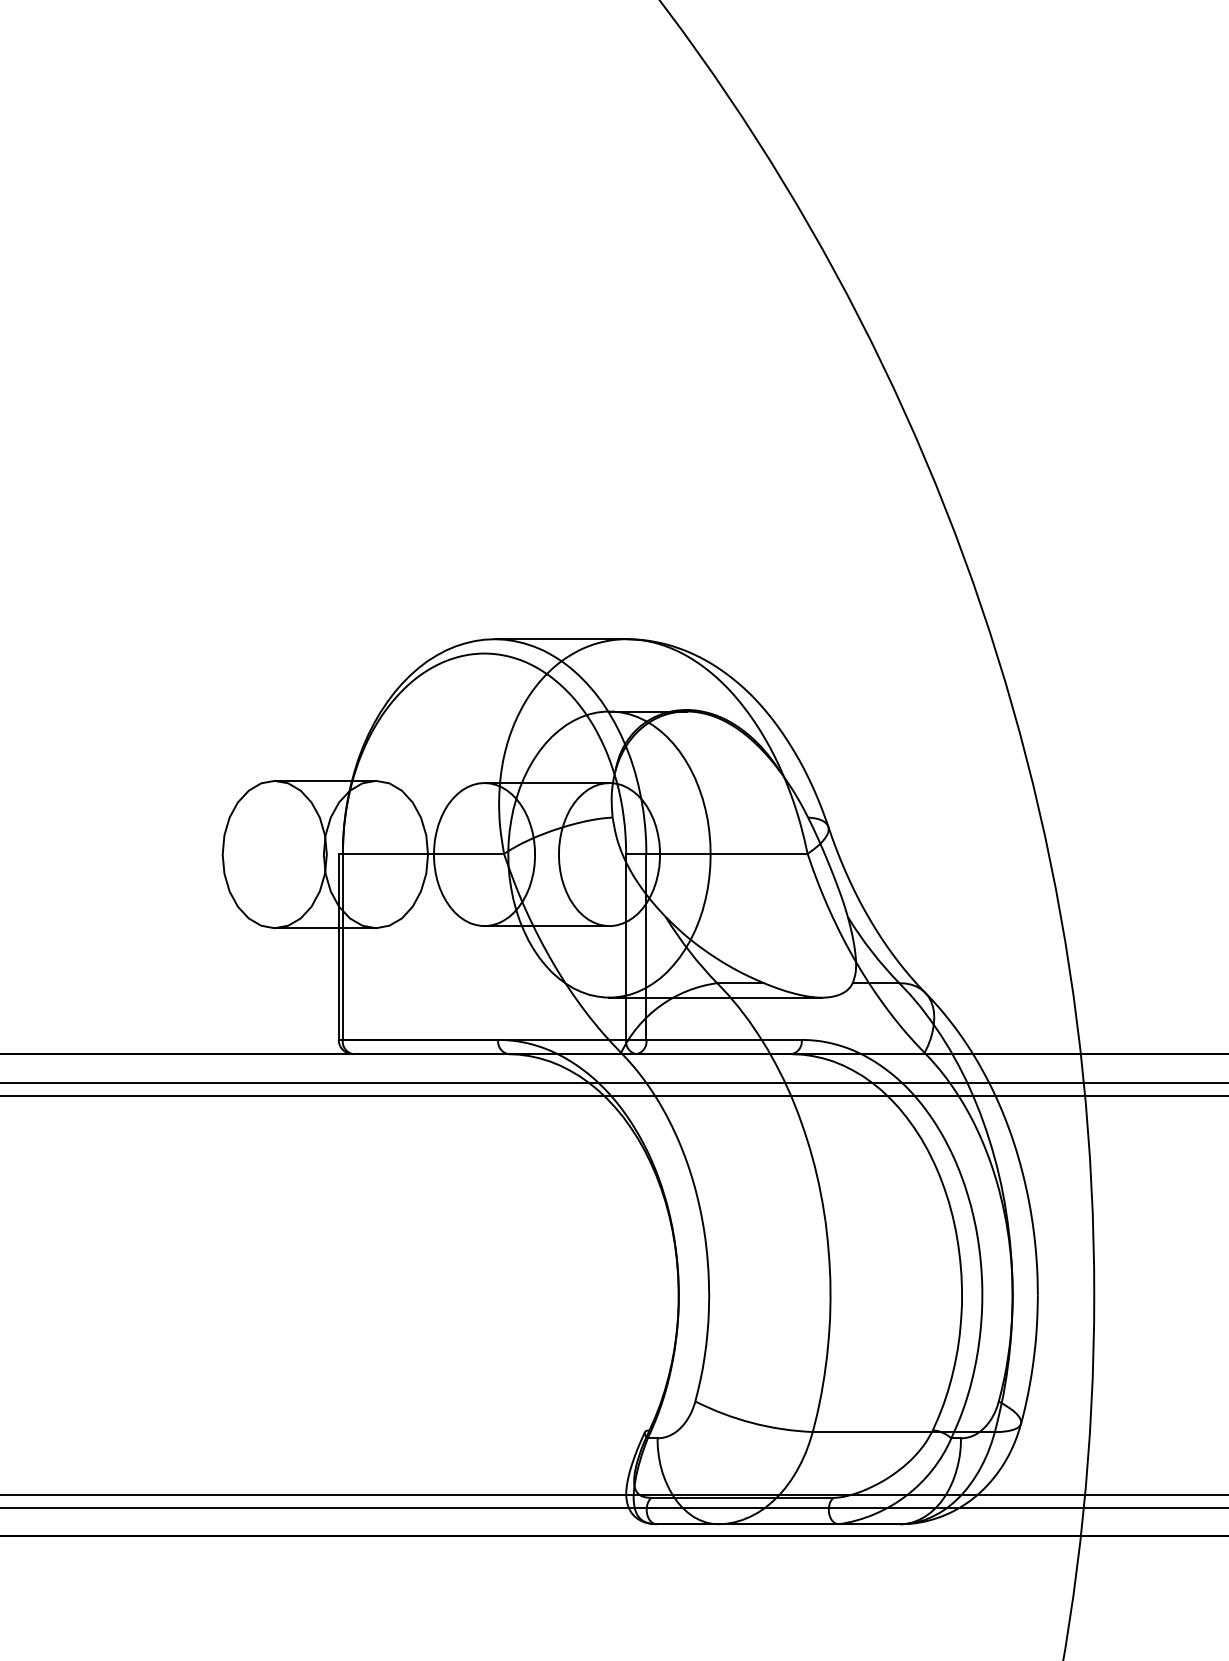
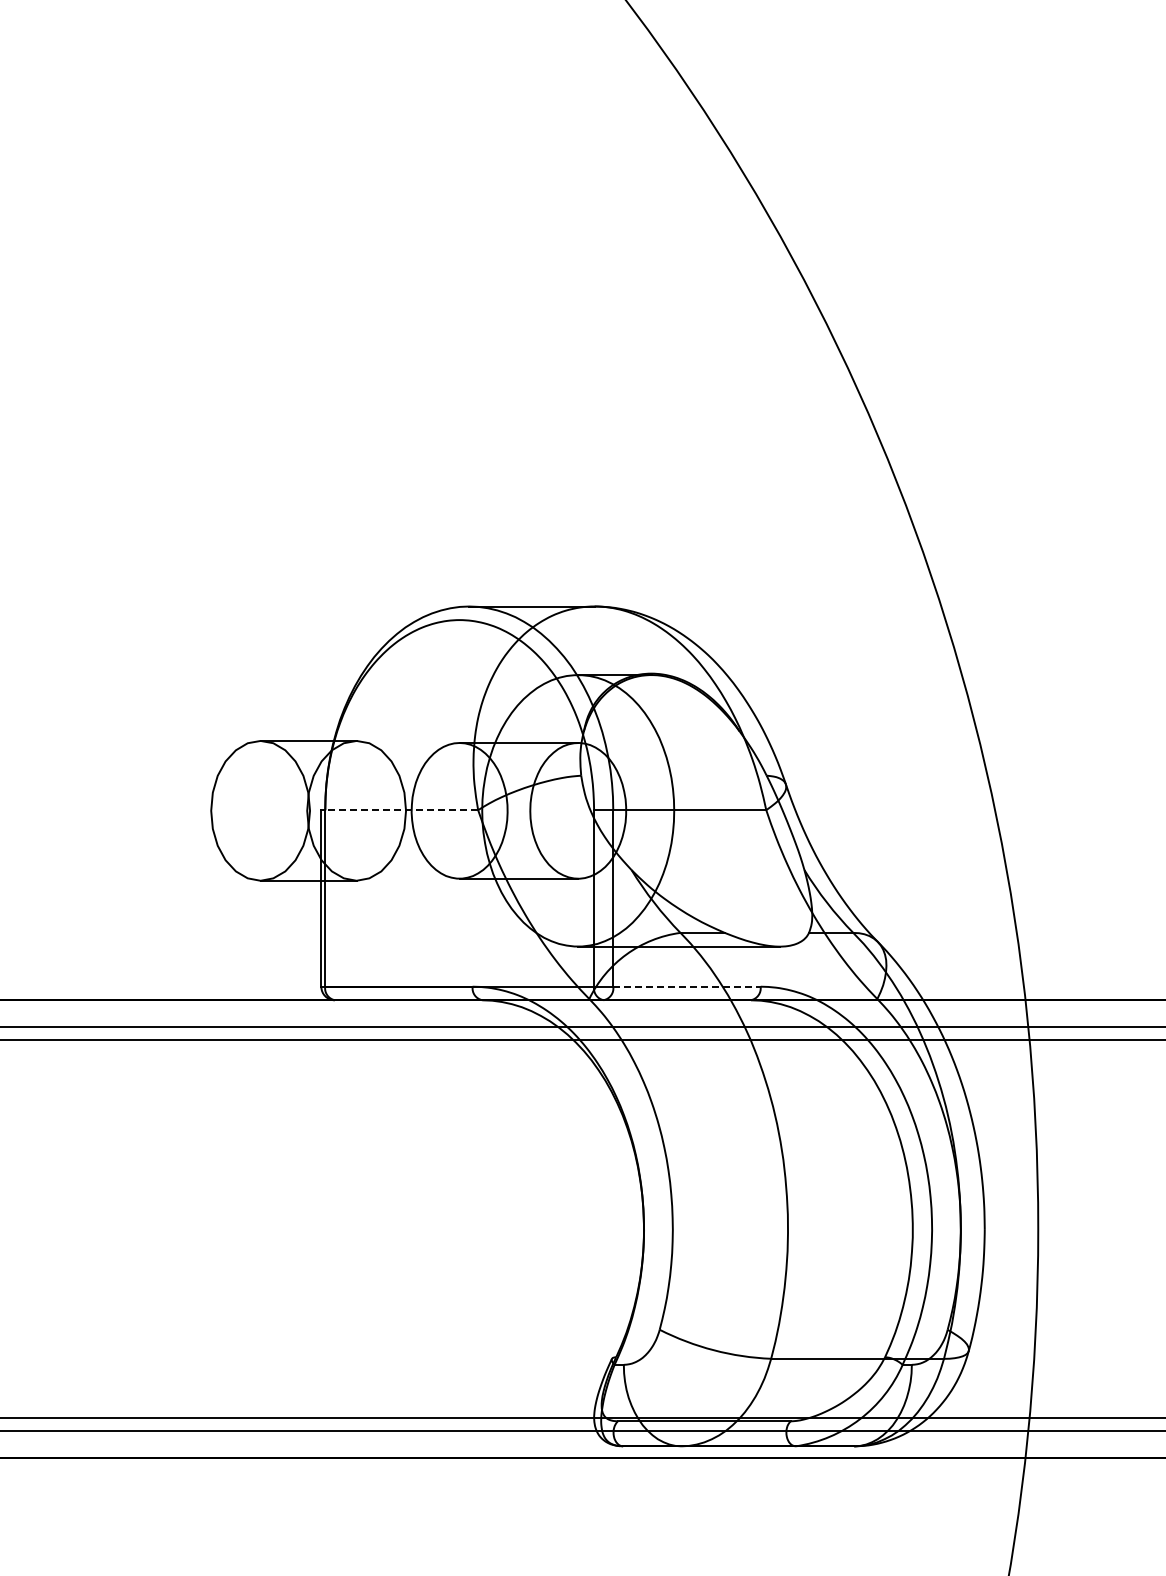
line: (423, 854) -> (401, 810), solid -> dashed
line: (723, 1039) -> (686, 986), solid -> dashed

